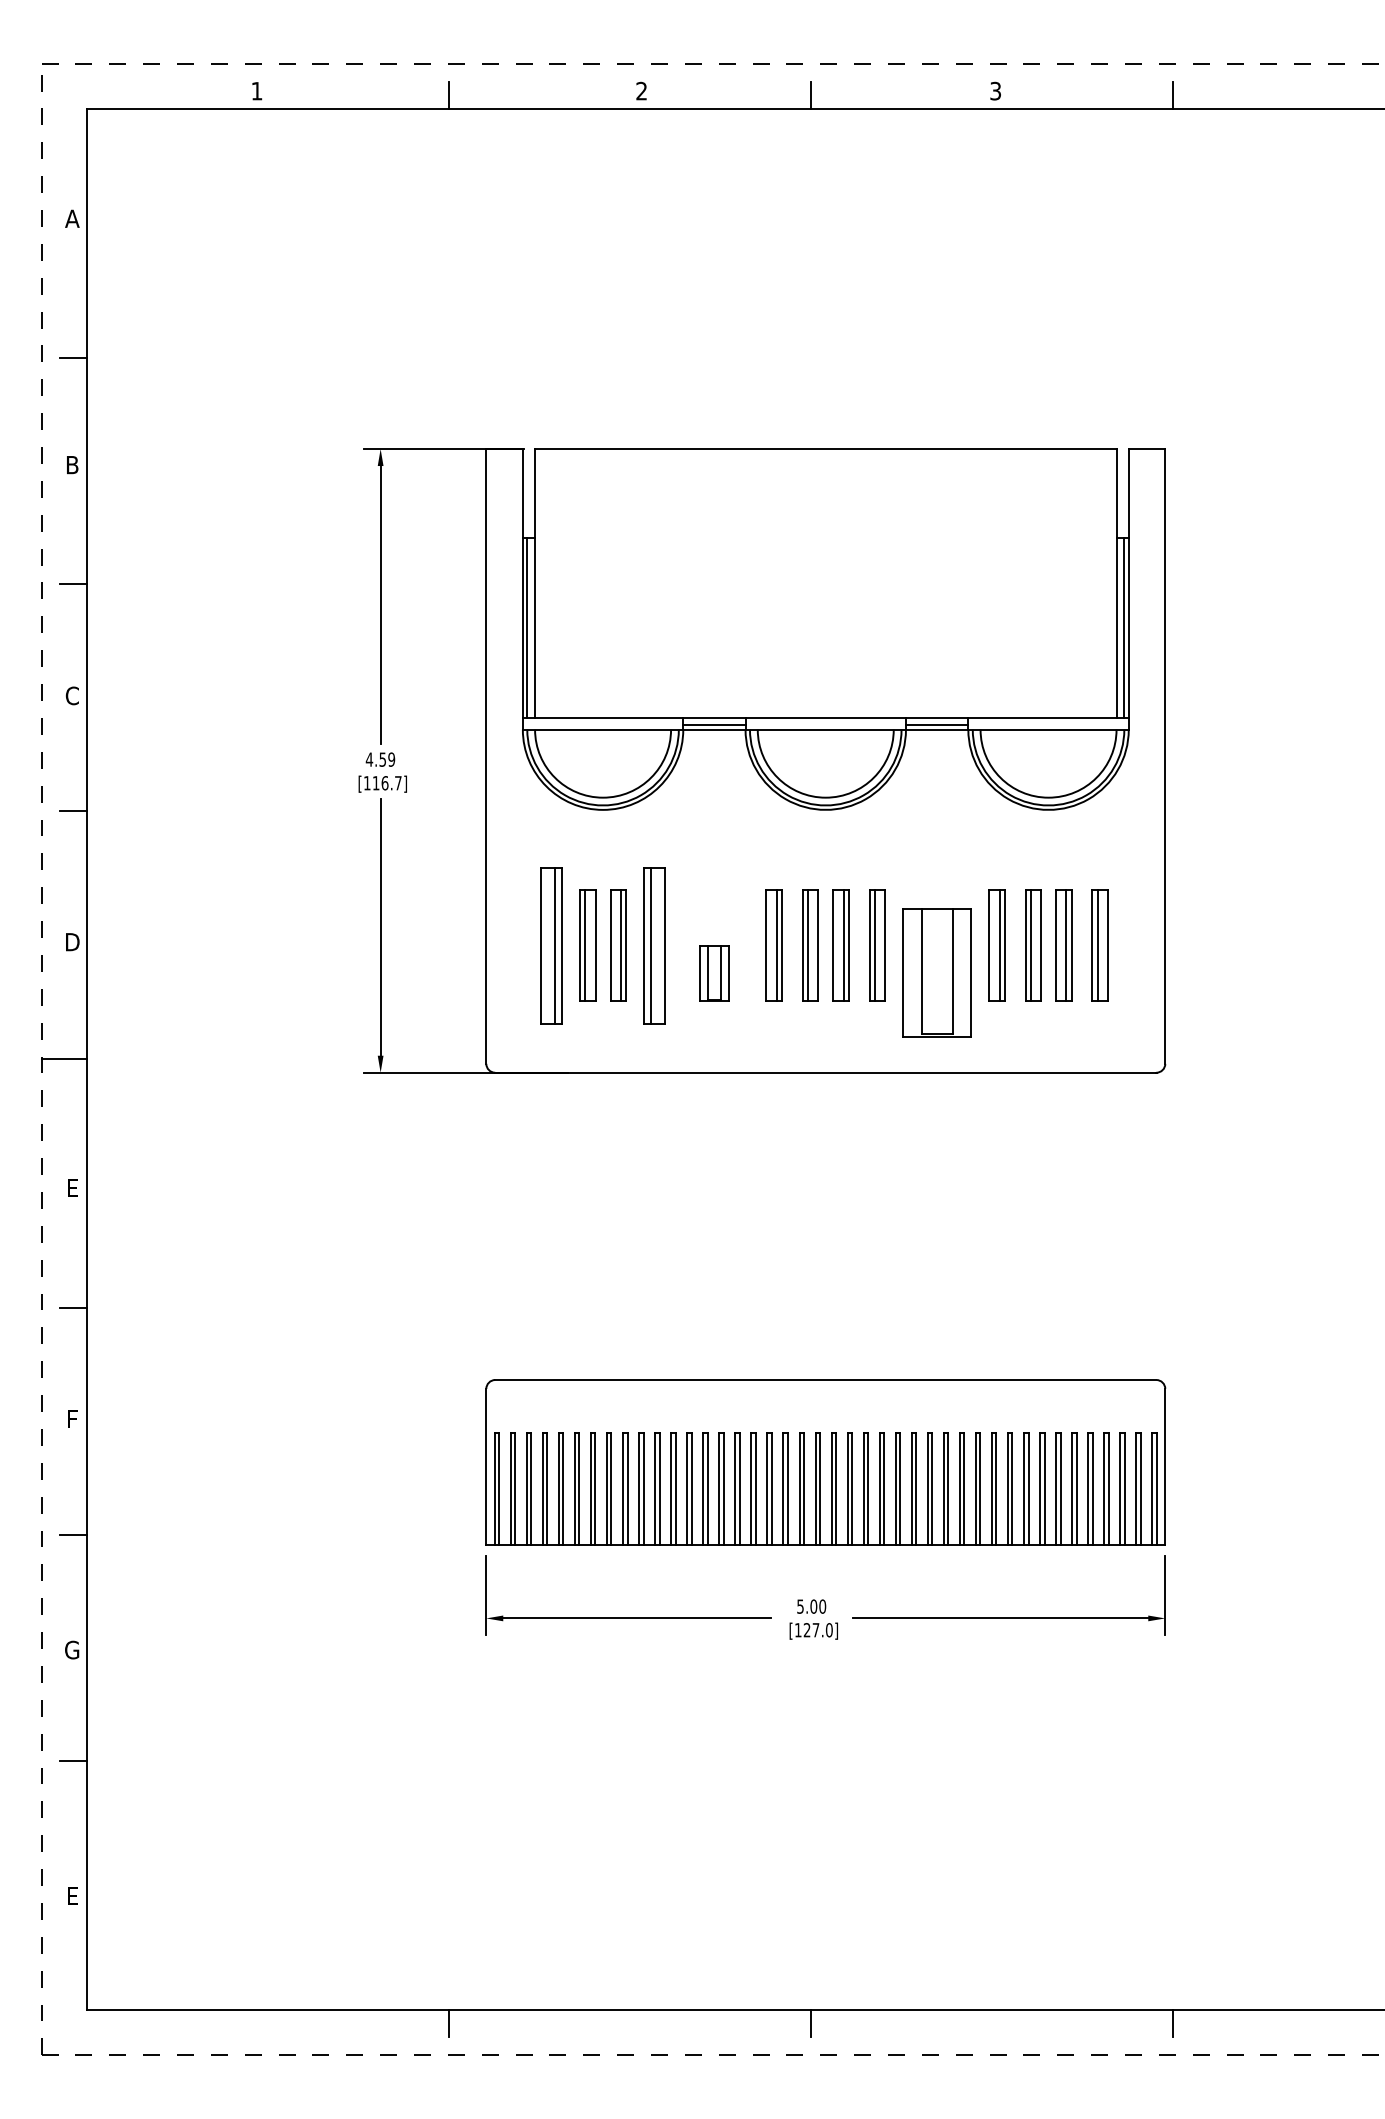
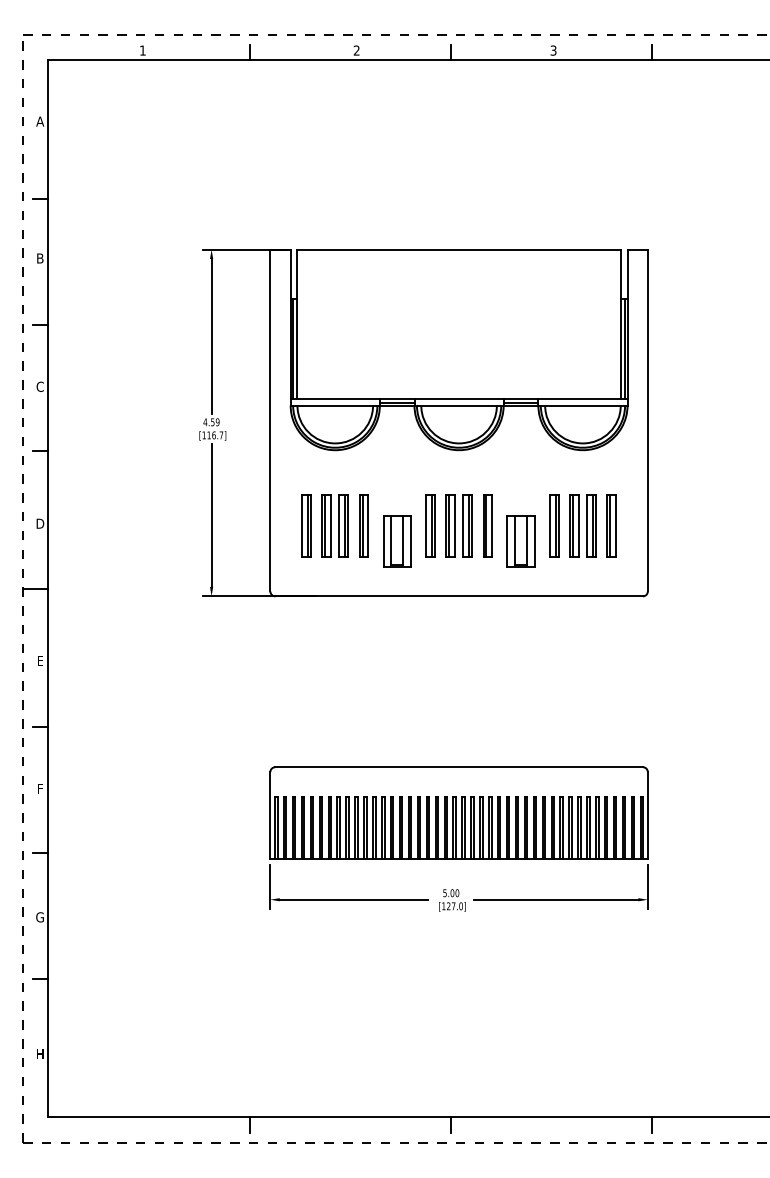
part: (551, 945) -> (306, 525), size x0.71
part: (653, 945) -> (363, 525), size x0.71
part: (714, 974) -> (397, 541), size x1.67
part: (936, 974) -> (520, 541), size x0.71
text: (72, 1894) -> (40, 1053), E -> H

